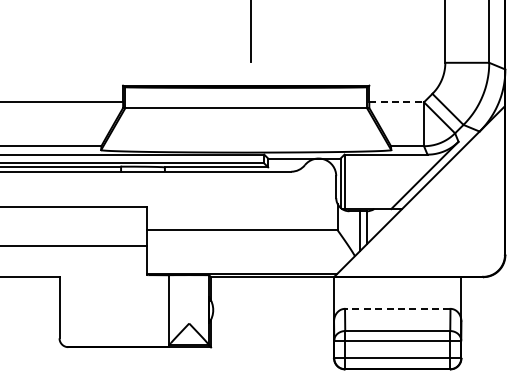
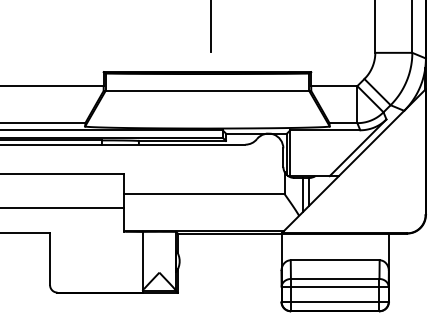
line: (397, 102) -> (334, 86), dashed -> solid
line: (397, 308) -> (334, 259), dashed -> solid

